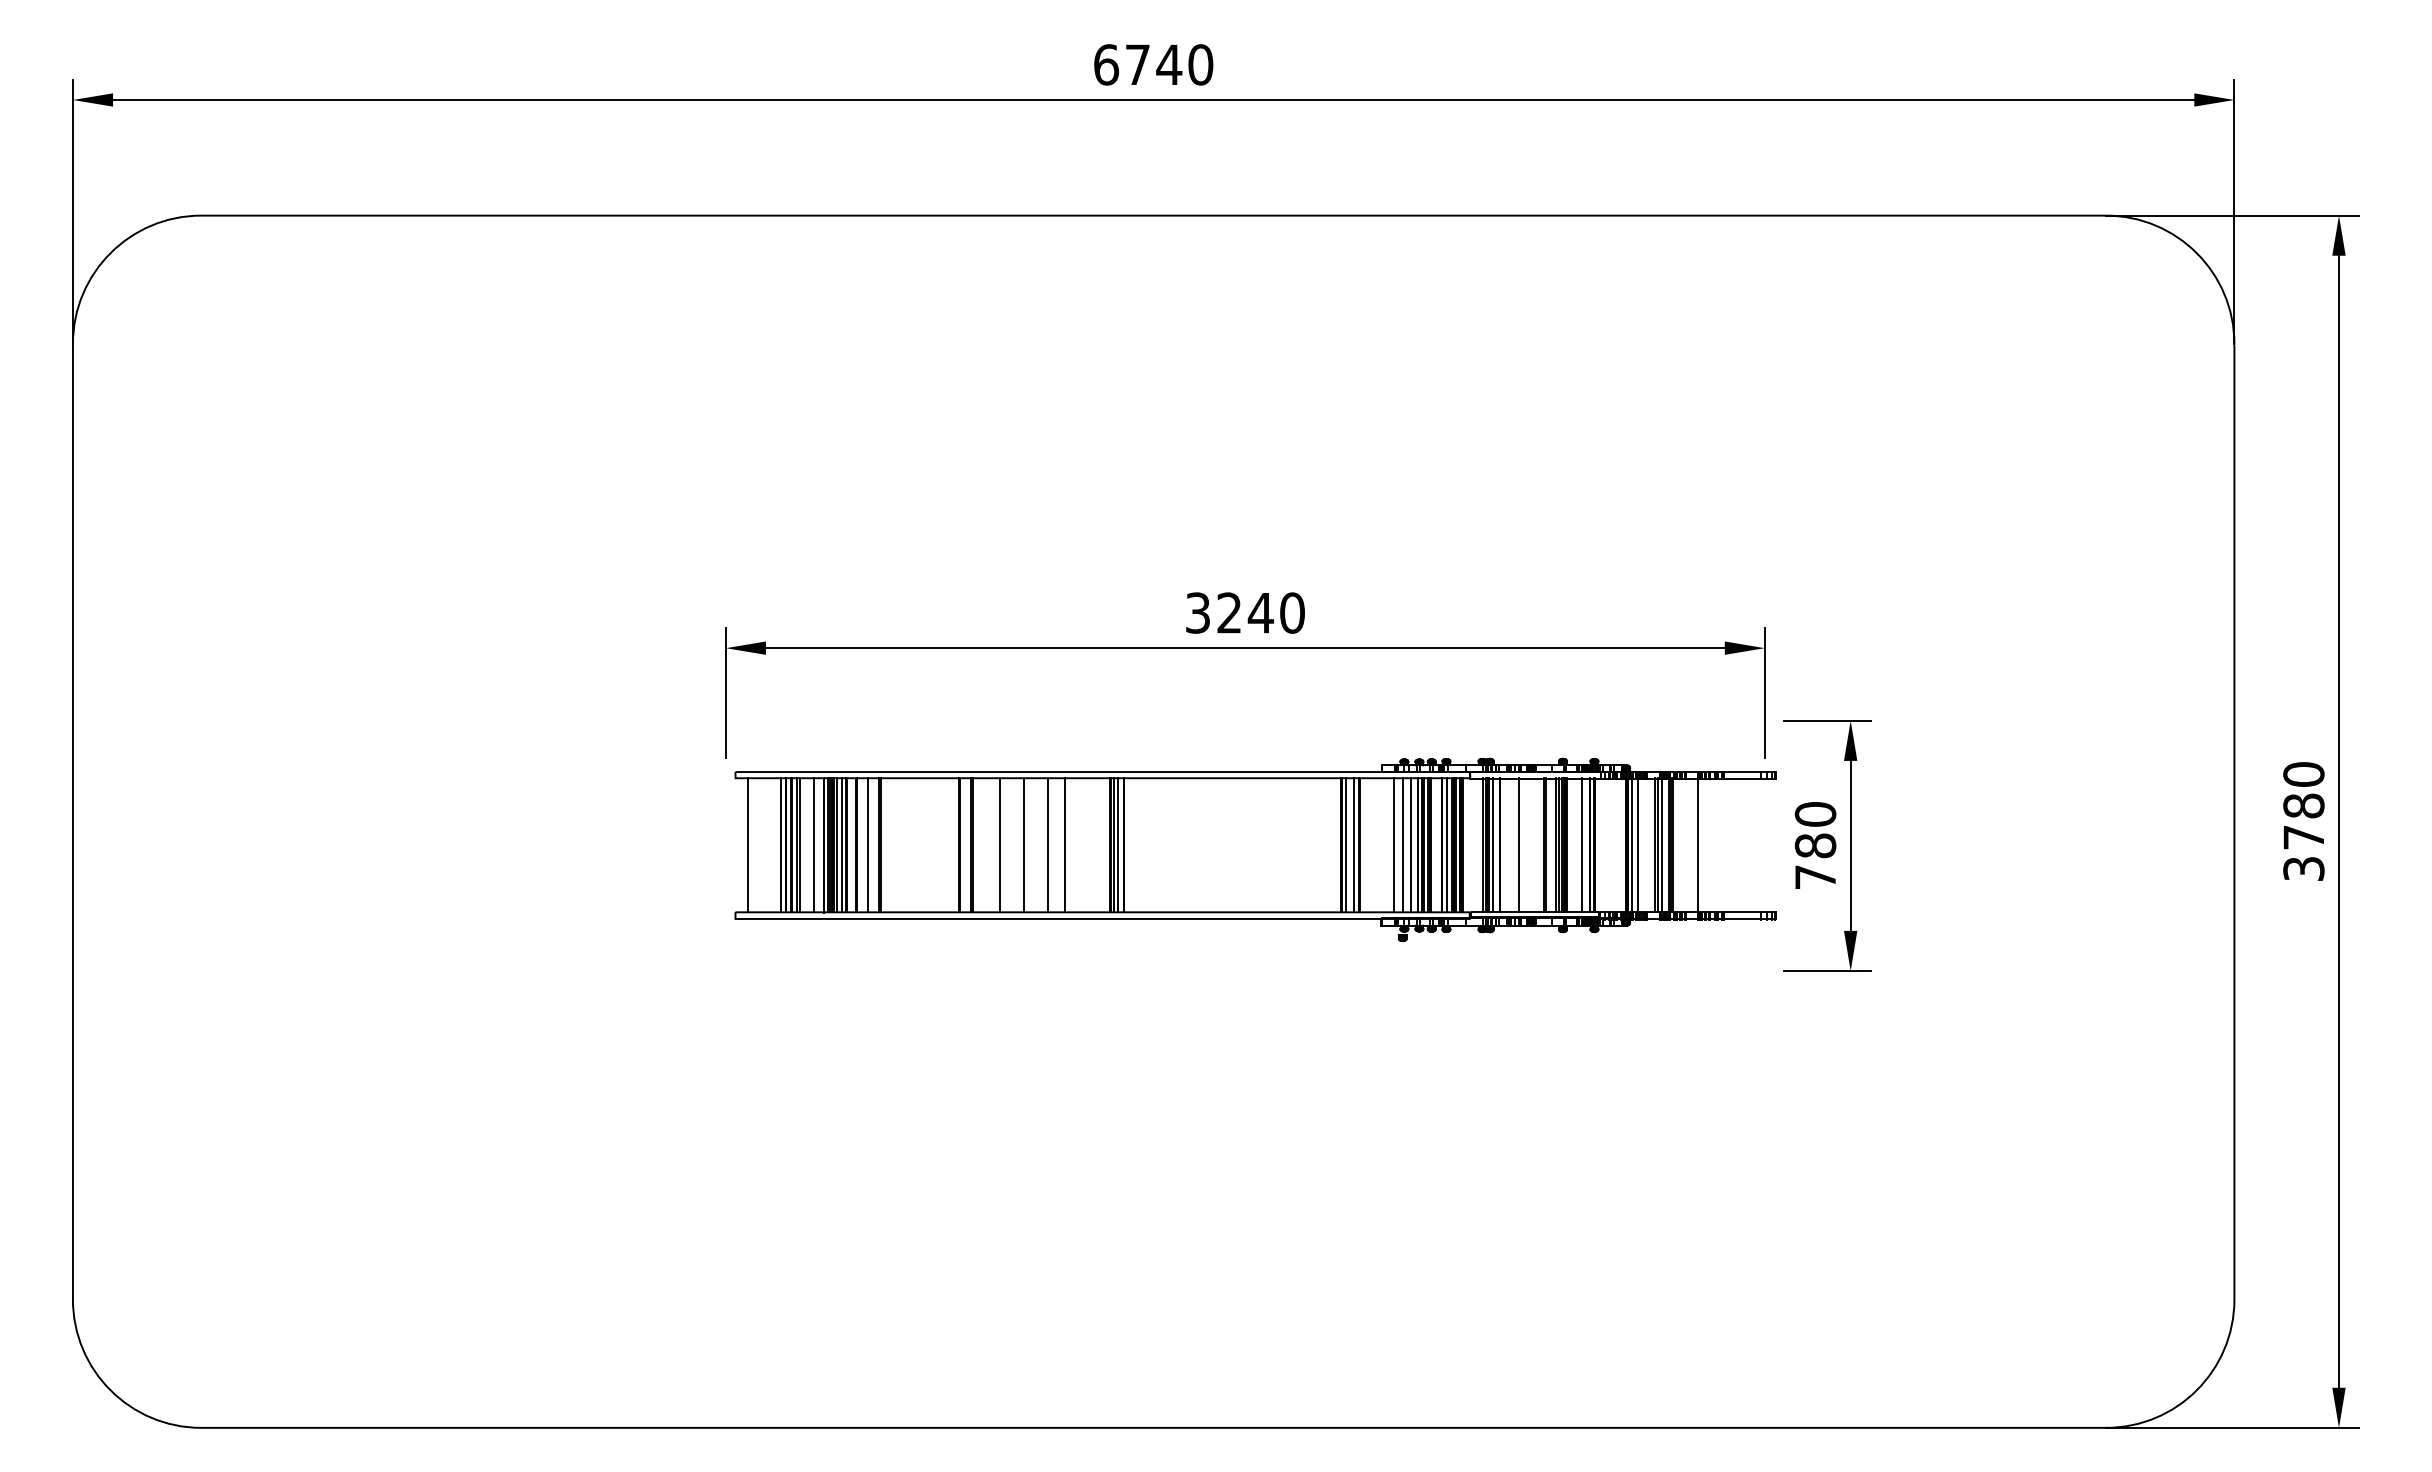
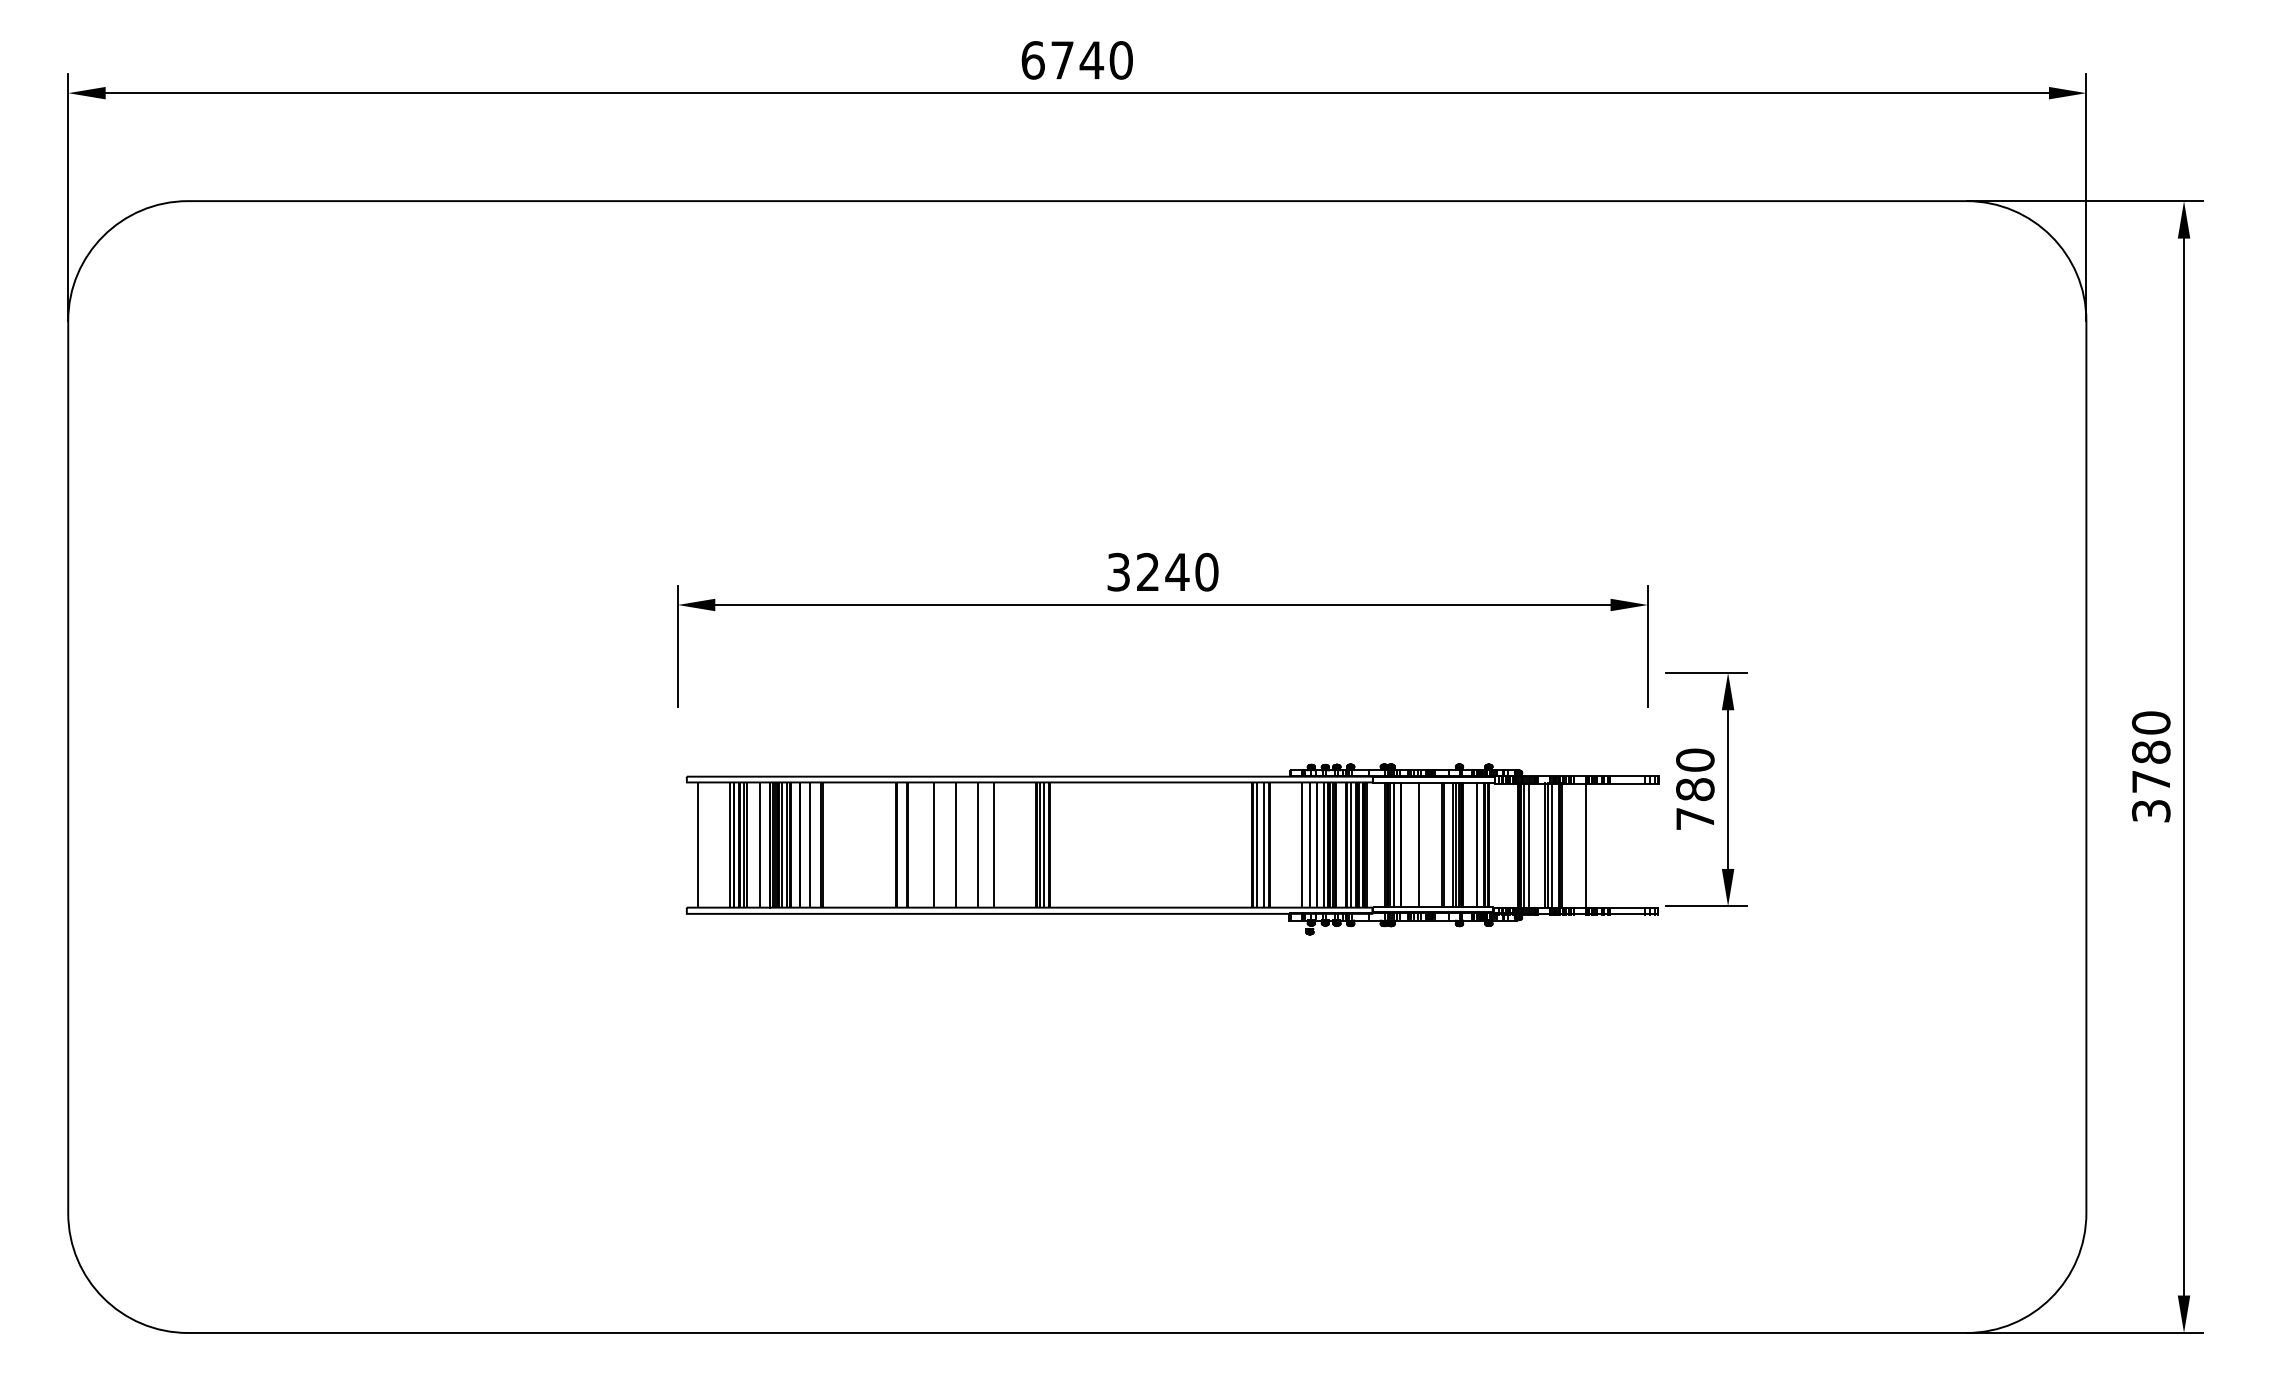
part: (1255, 849) -> (1172, 848), moved

